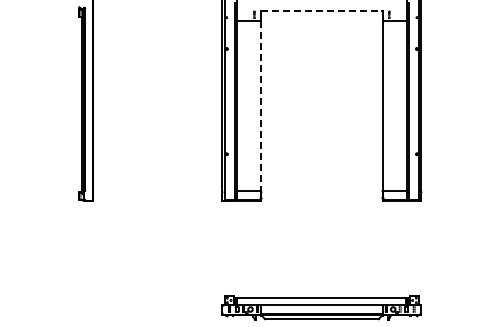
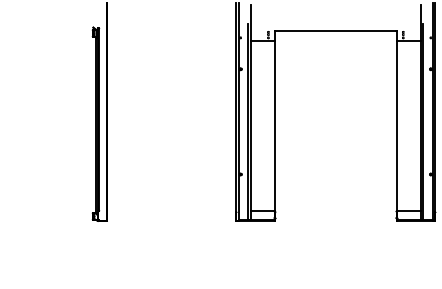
line: (322, 11) -> (336, 31), dashed -> solid
line: (261, 110) -> (275, 130), dashed -> solid

